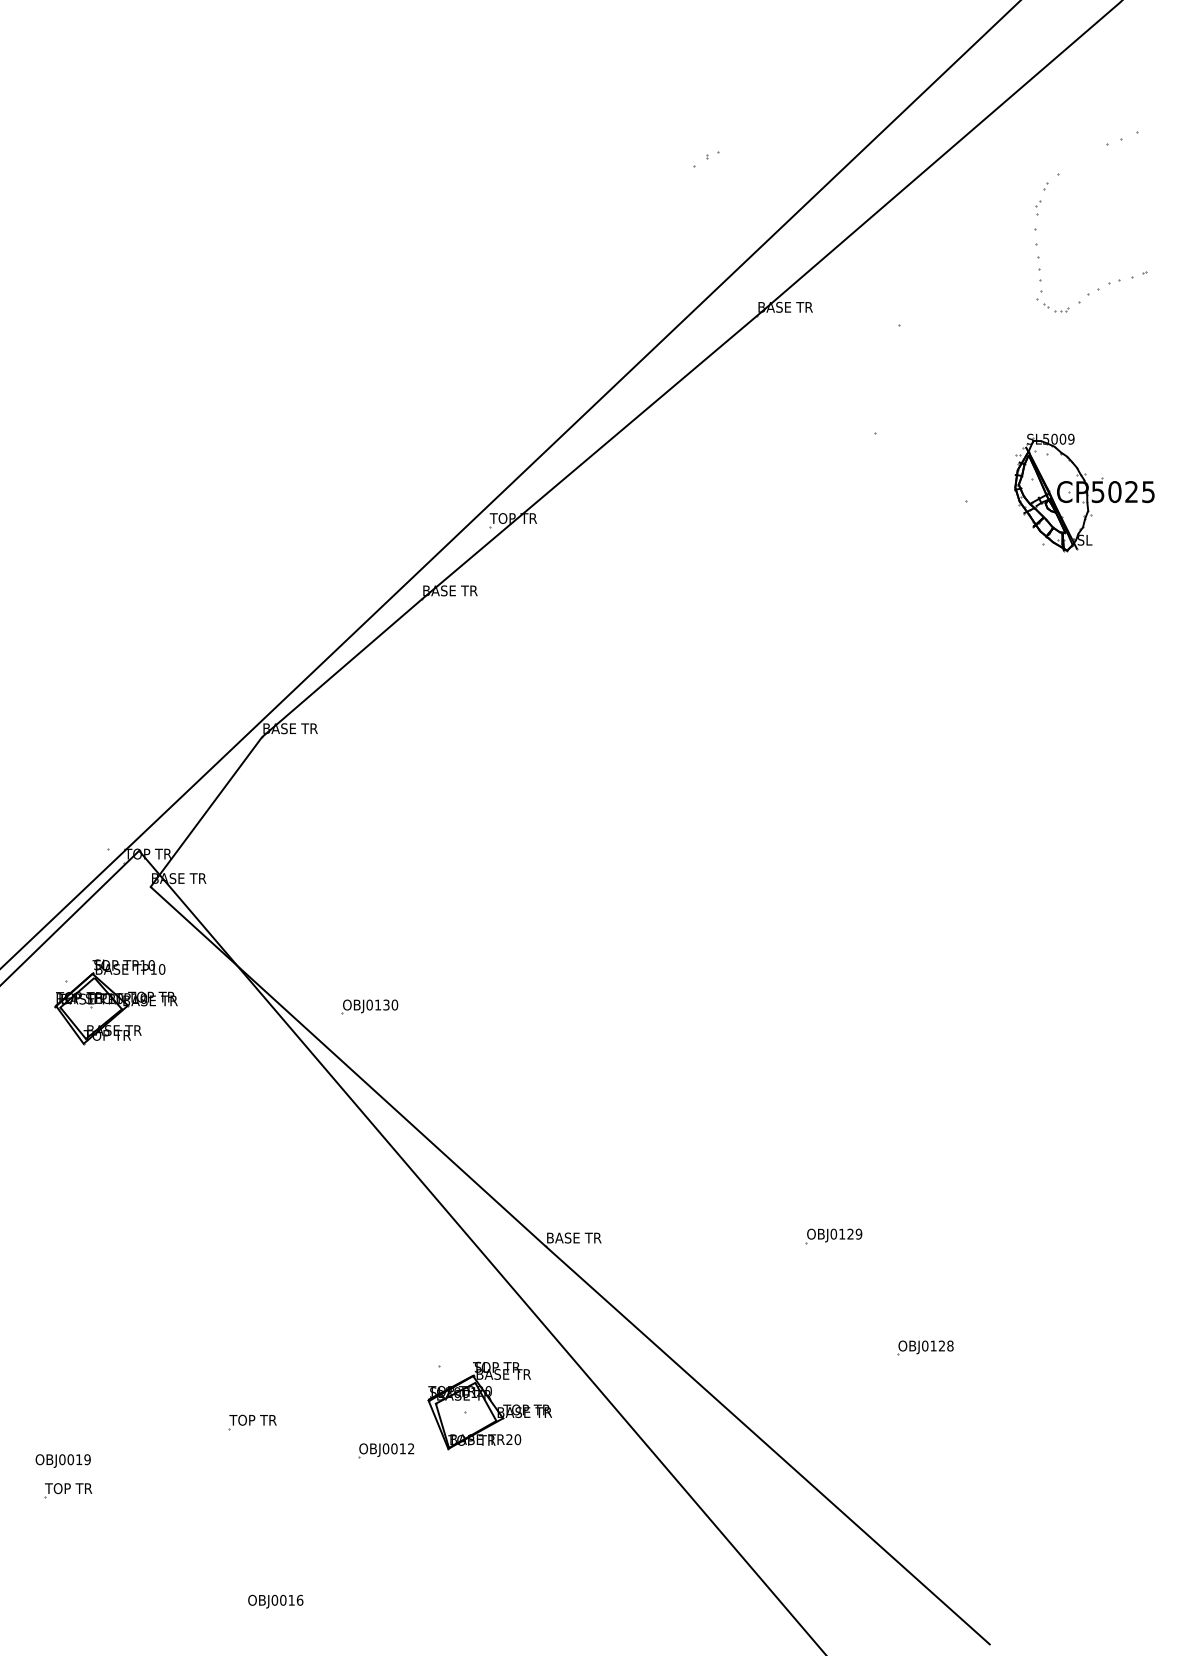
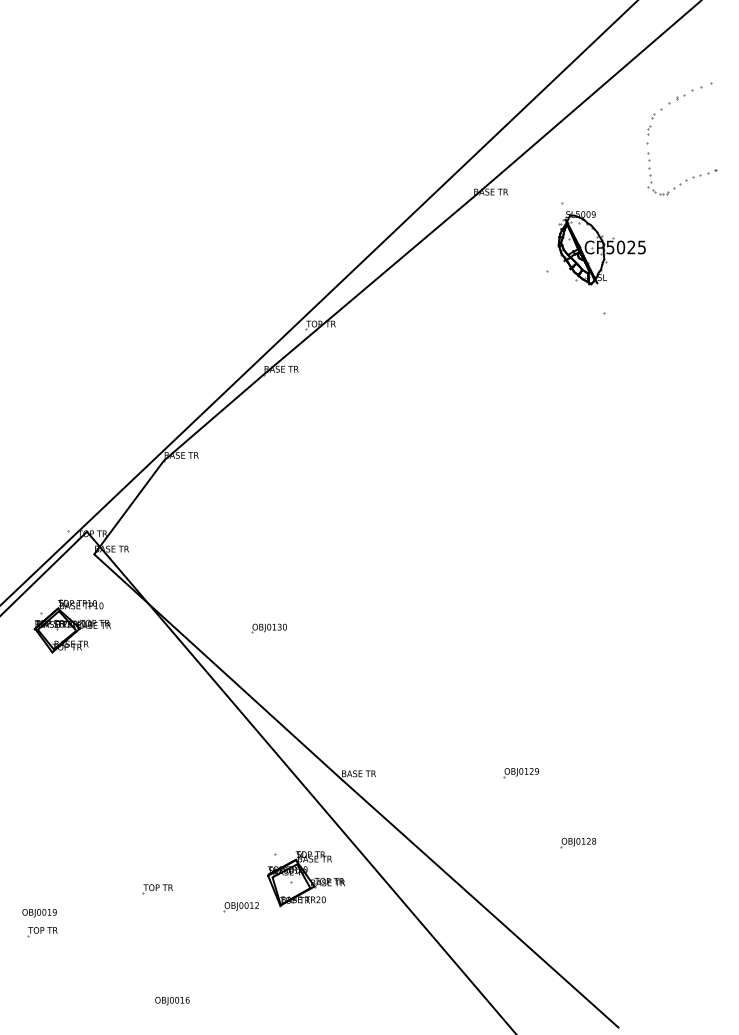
part: (706, 159) -> (676, 99), moved
part: (1083, 493) -> (601, 248), moved
part: (368, 1007) -> (268, 628), moved

